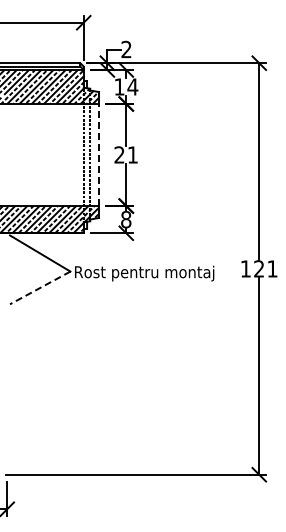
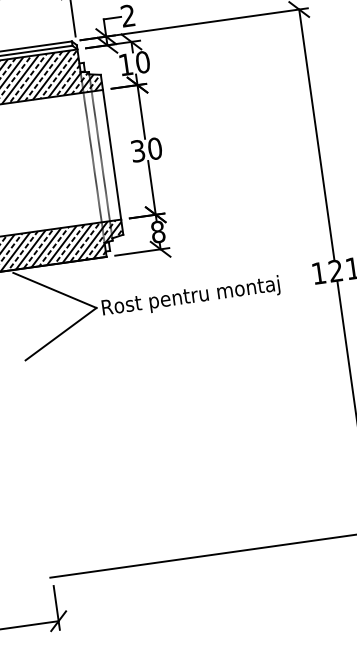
text: (132, 86) -> (142, 61), 14 -> 10
line: (99, 154) -> (112, 154), dashed -> solid
text: (126, 154) -> (146, 149), 21 -> 30
line: (39, 288) -> (60, 335), dashed -> solid

